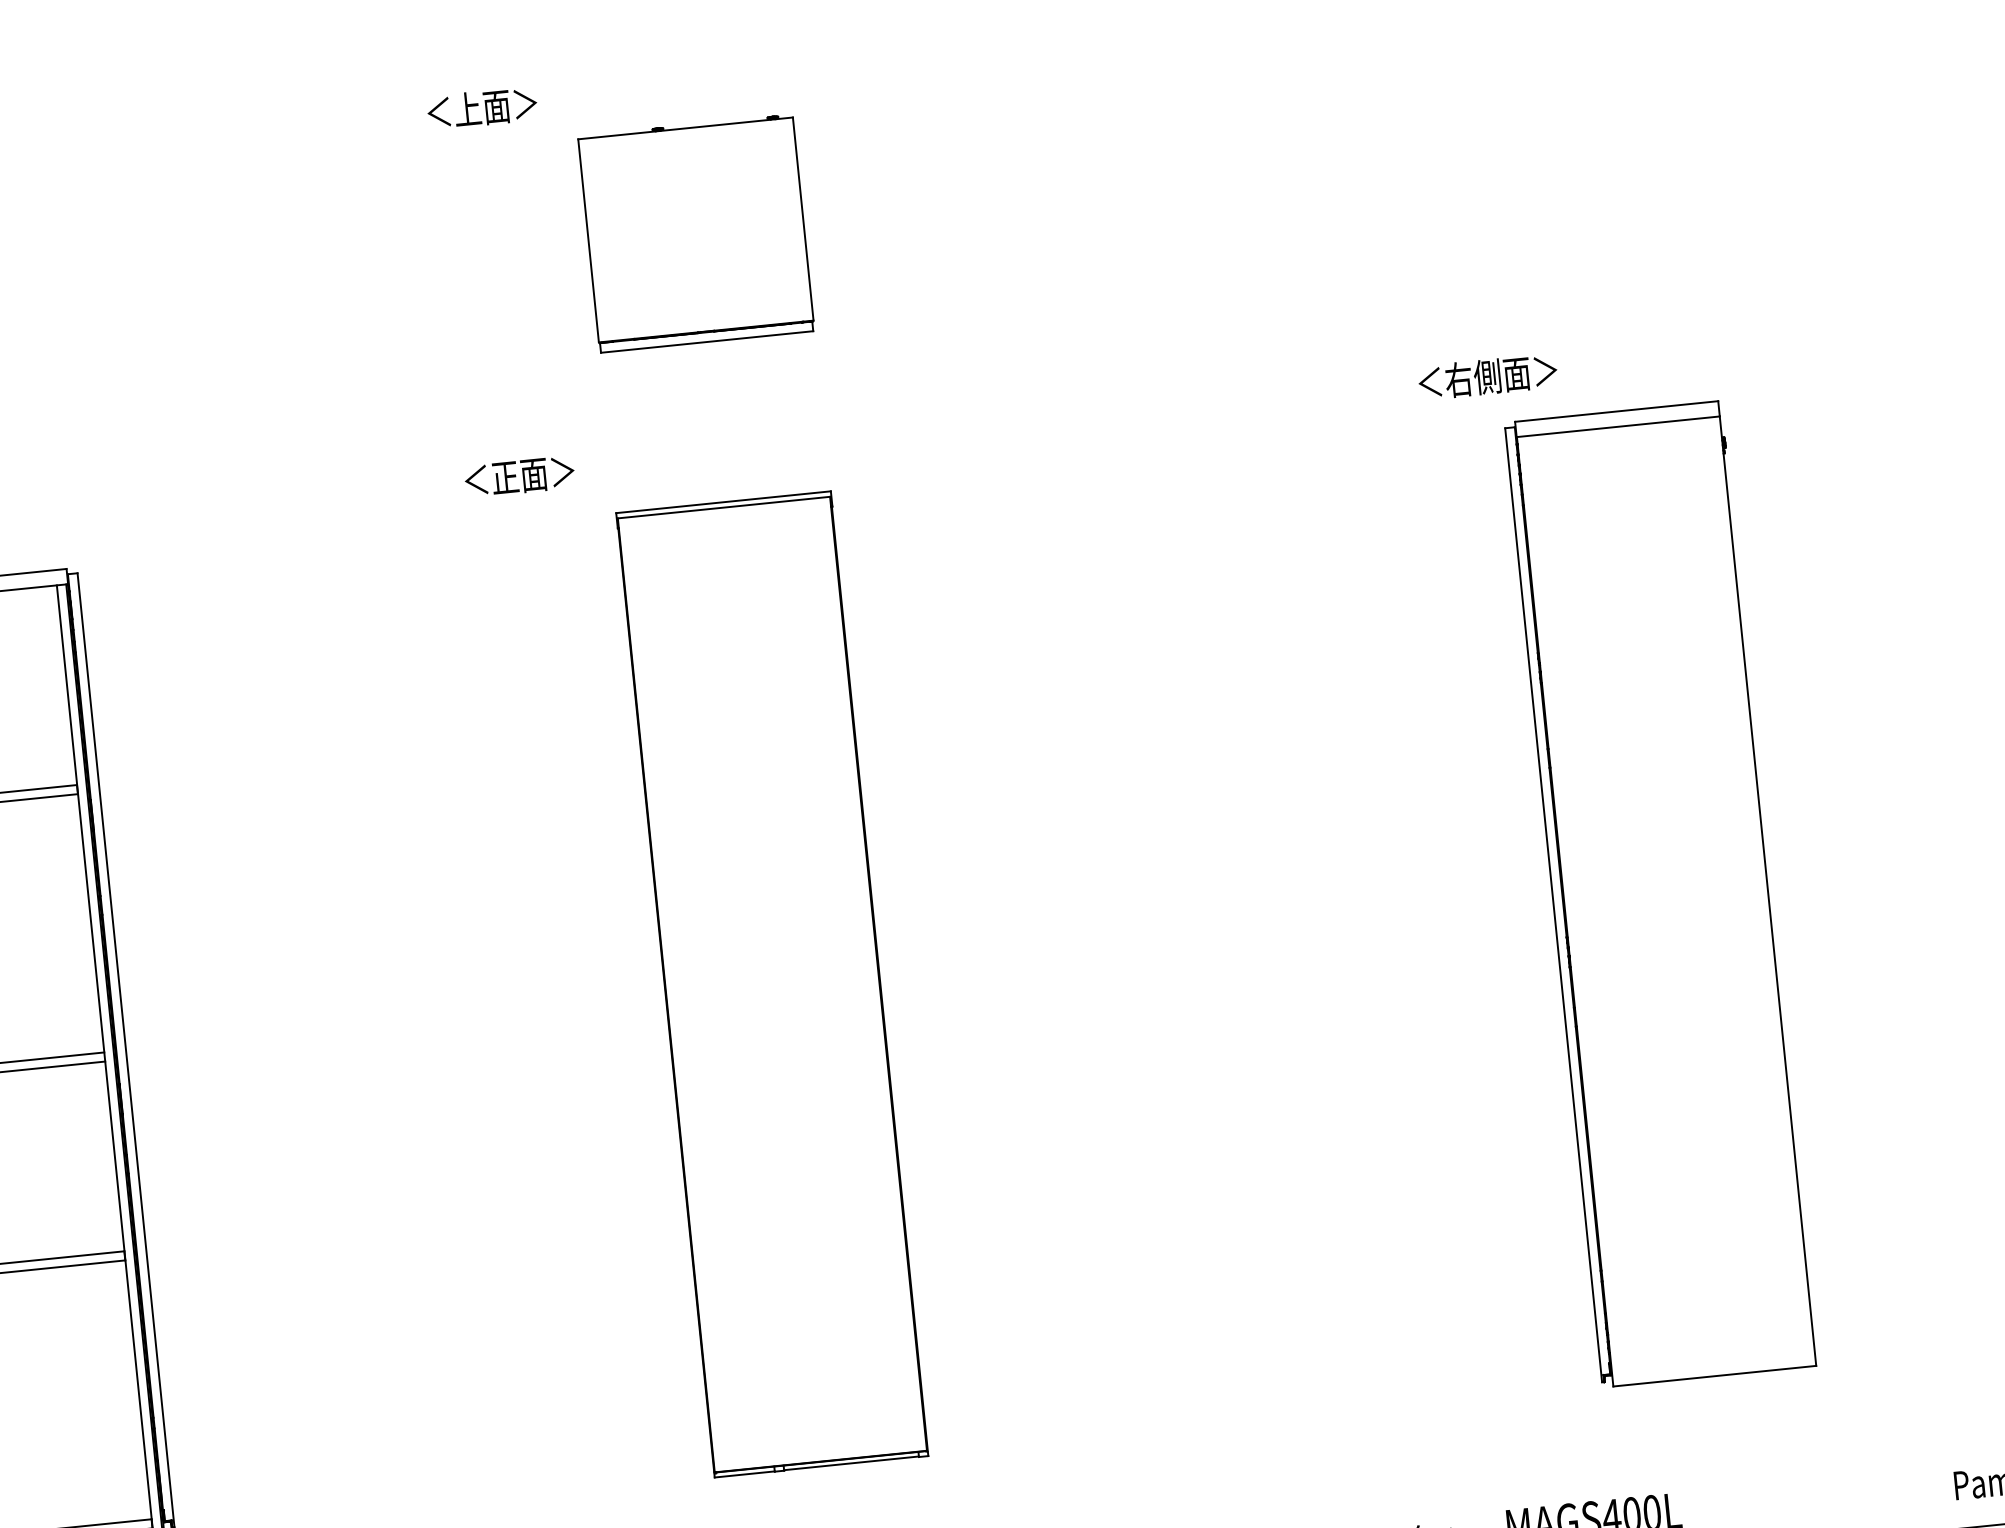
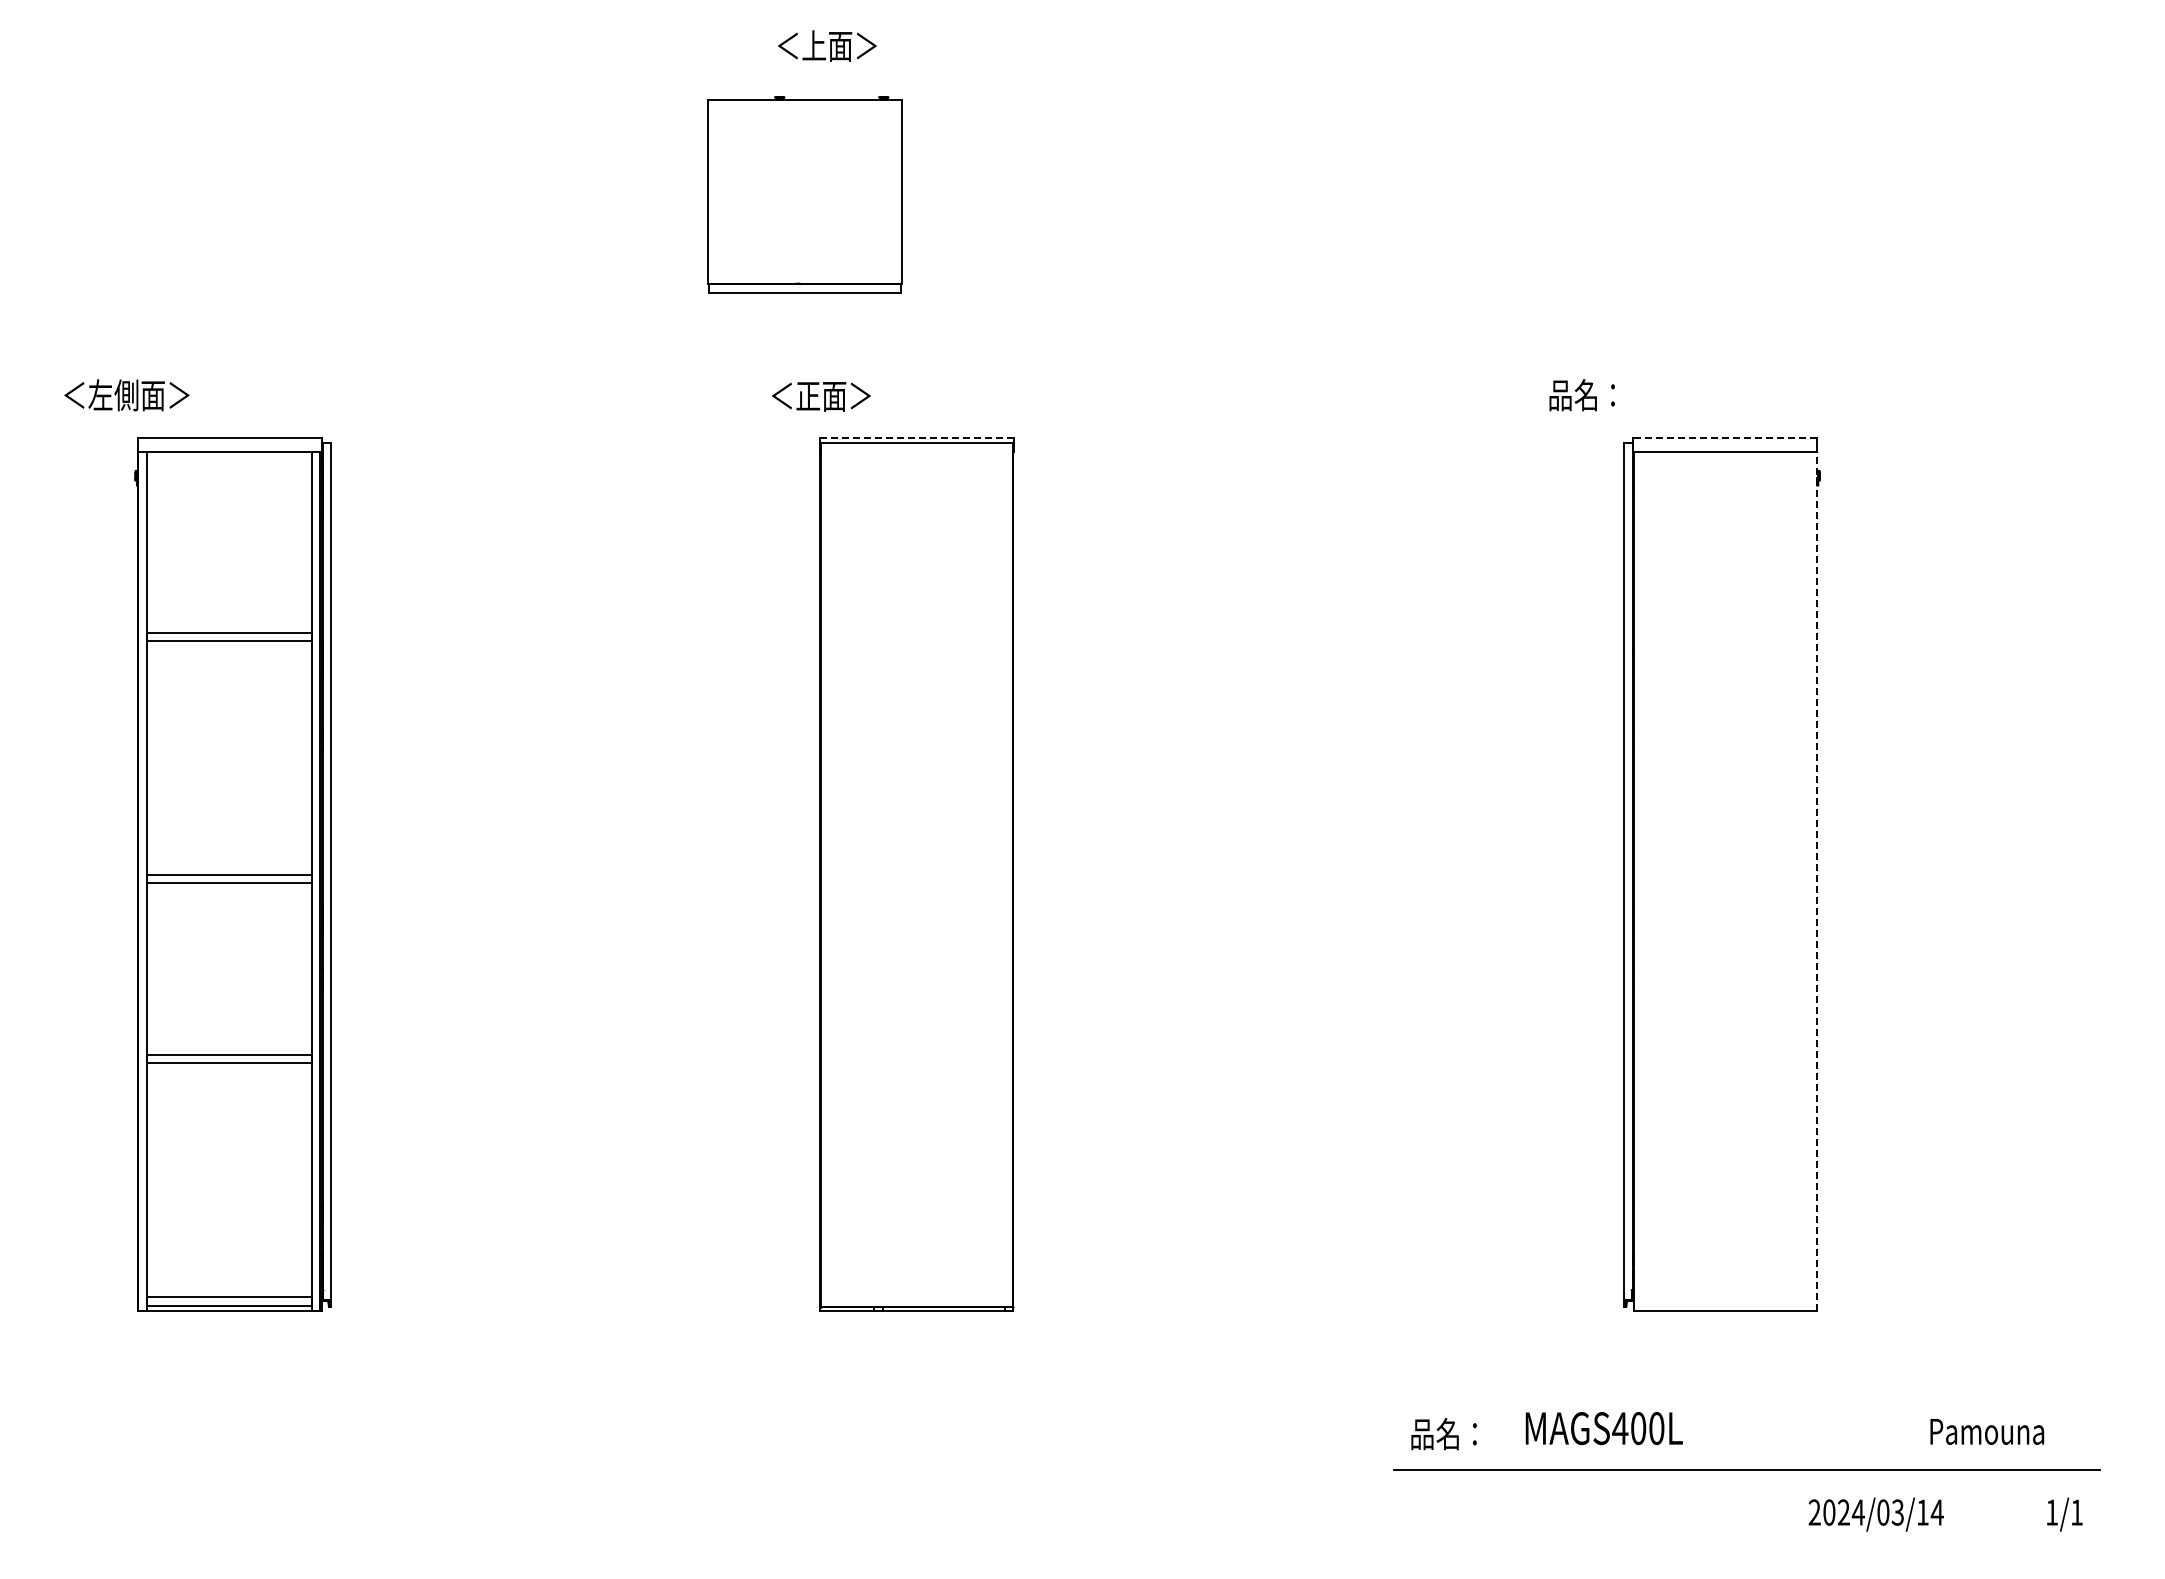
text: (482, 107) -> (827, 45), moved
part: (696, 233) -> (804, 194), moved
text: (1487, 377) -> (1612, 395), ＜右側面＞ -> 品名：
line: (1617, 411) -> (1725, 438), solid -> dashed
text: (519, 476) -> (821, 396), moved
line: (723, 502) -> (916, 438), solid -> dashed
line: (1768, 890) -> (1817, 881), solid -> dashed

